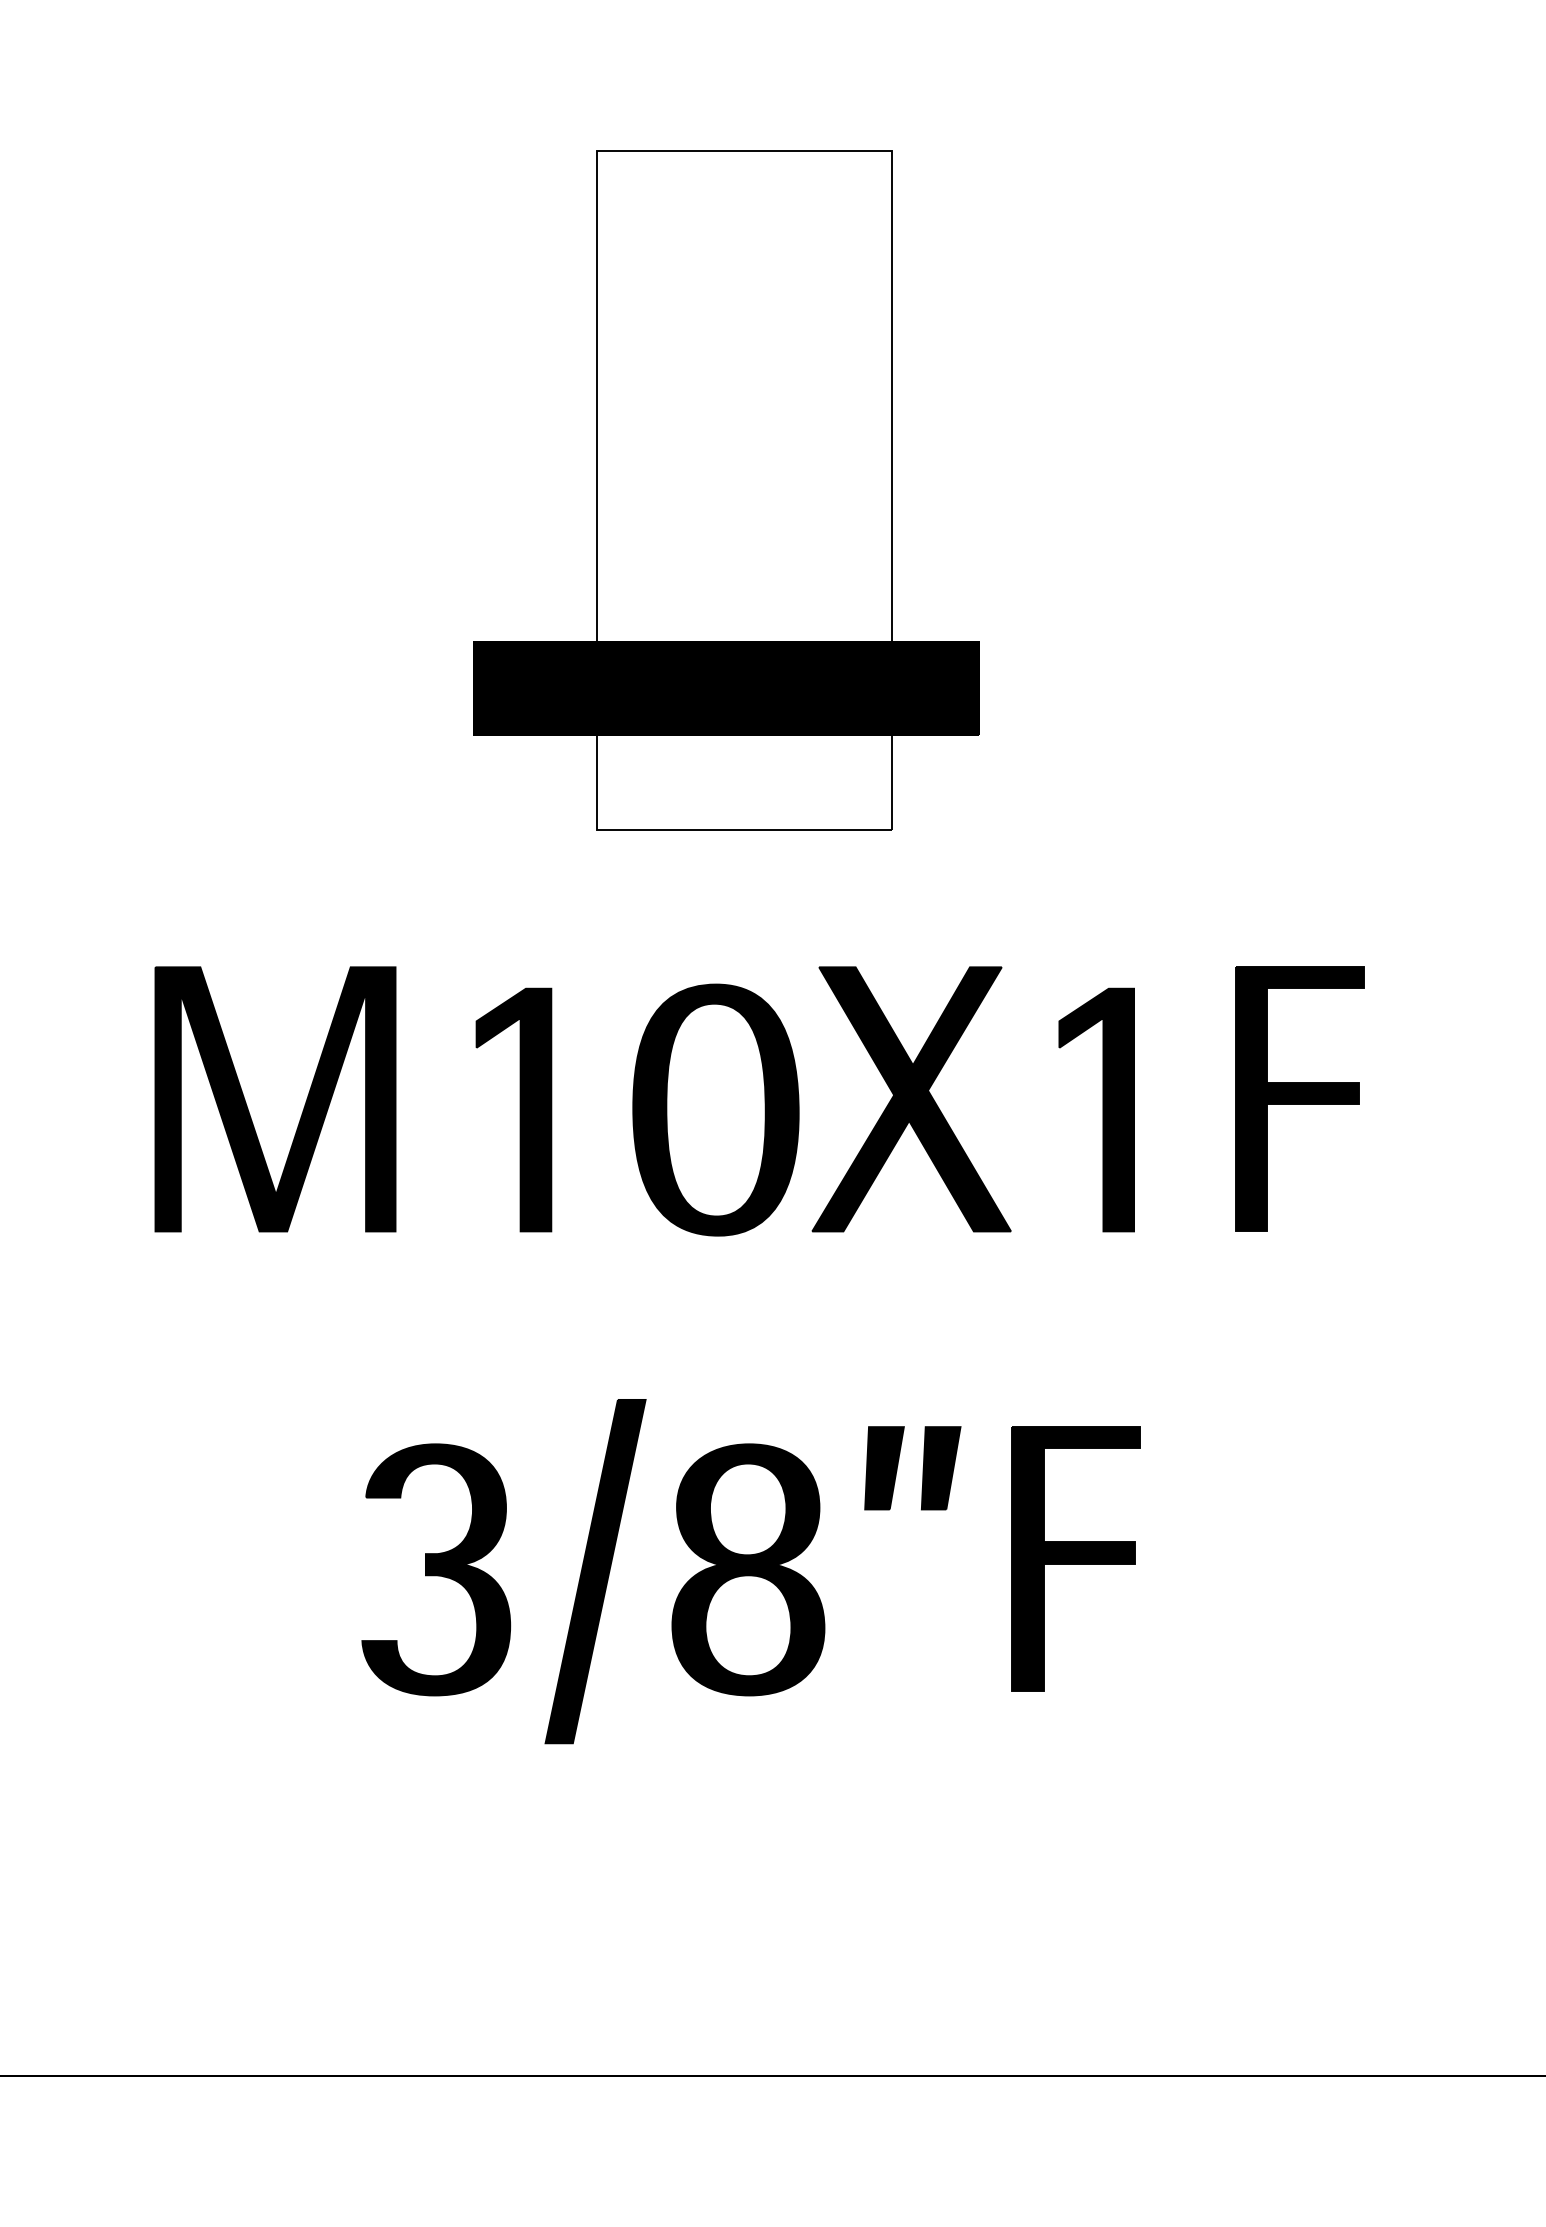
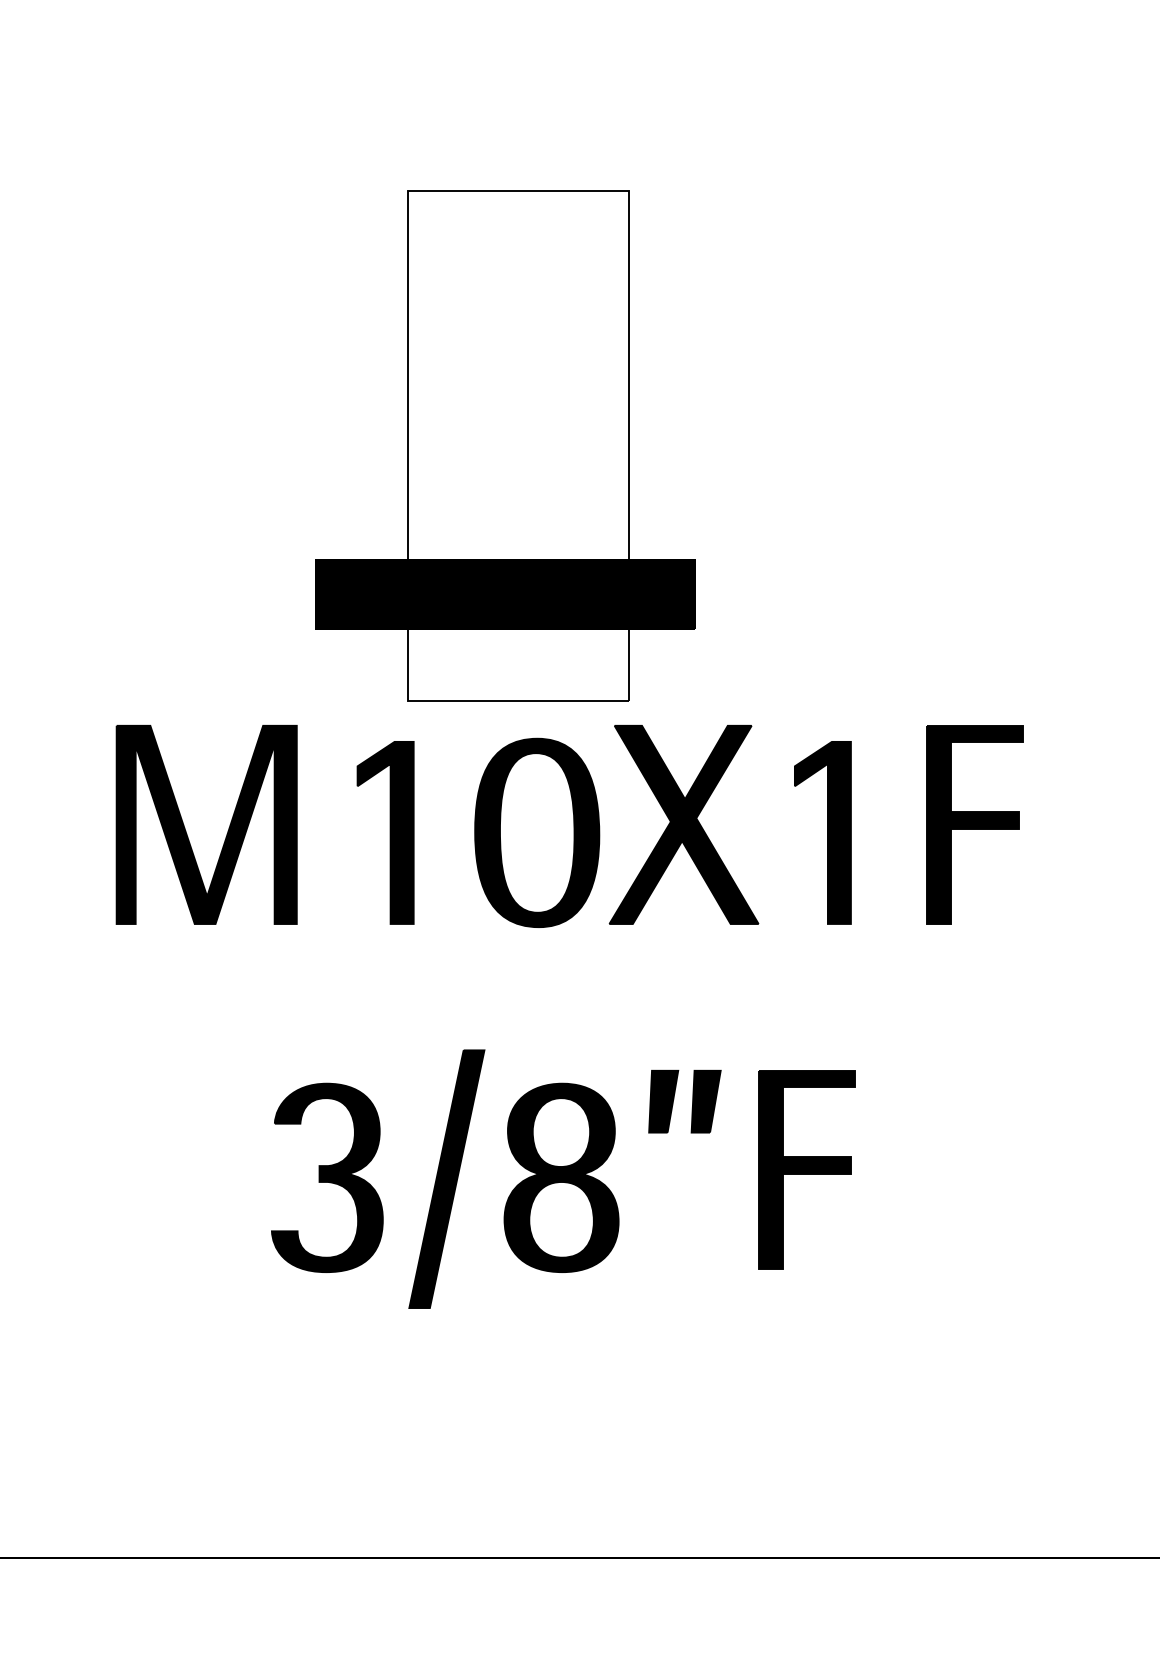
part: (727, 489) -> (505, 445), moved

